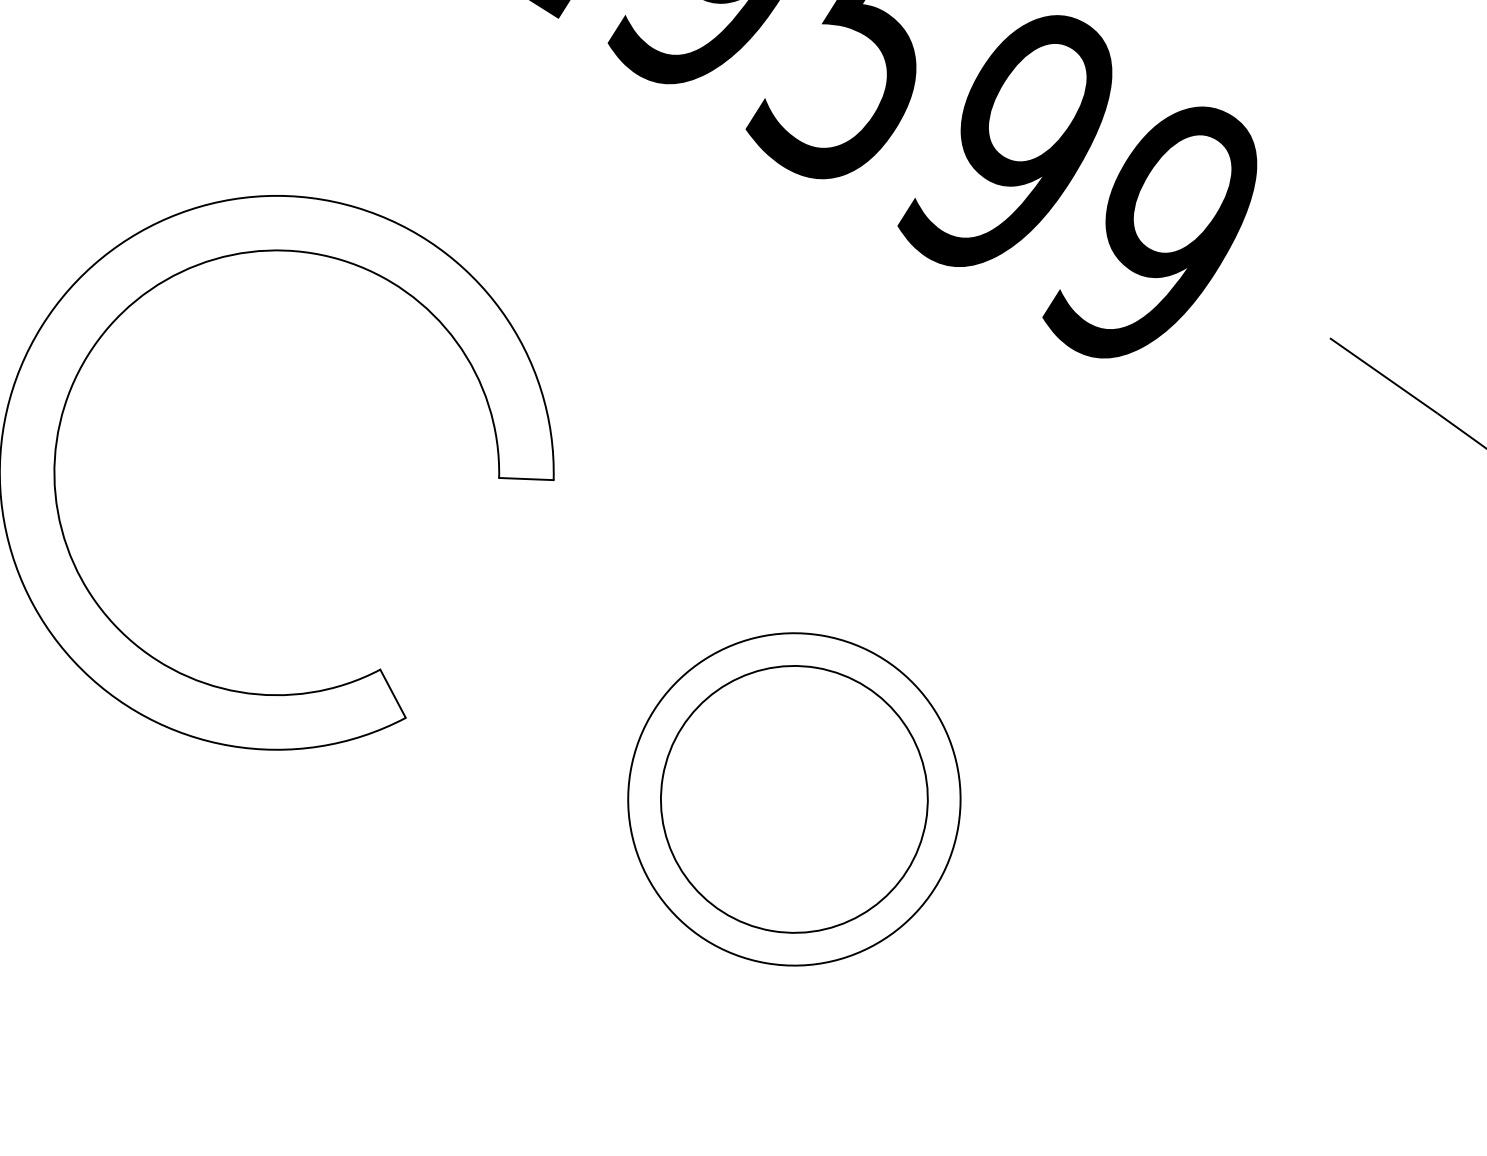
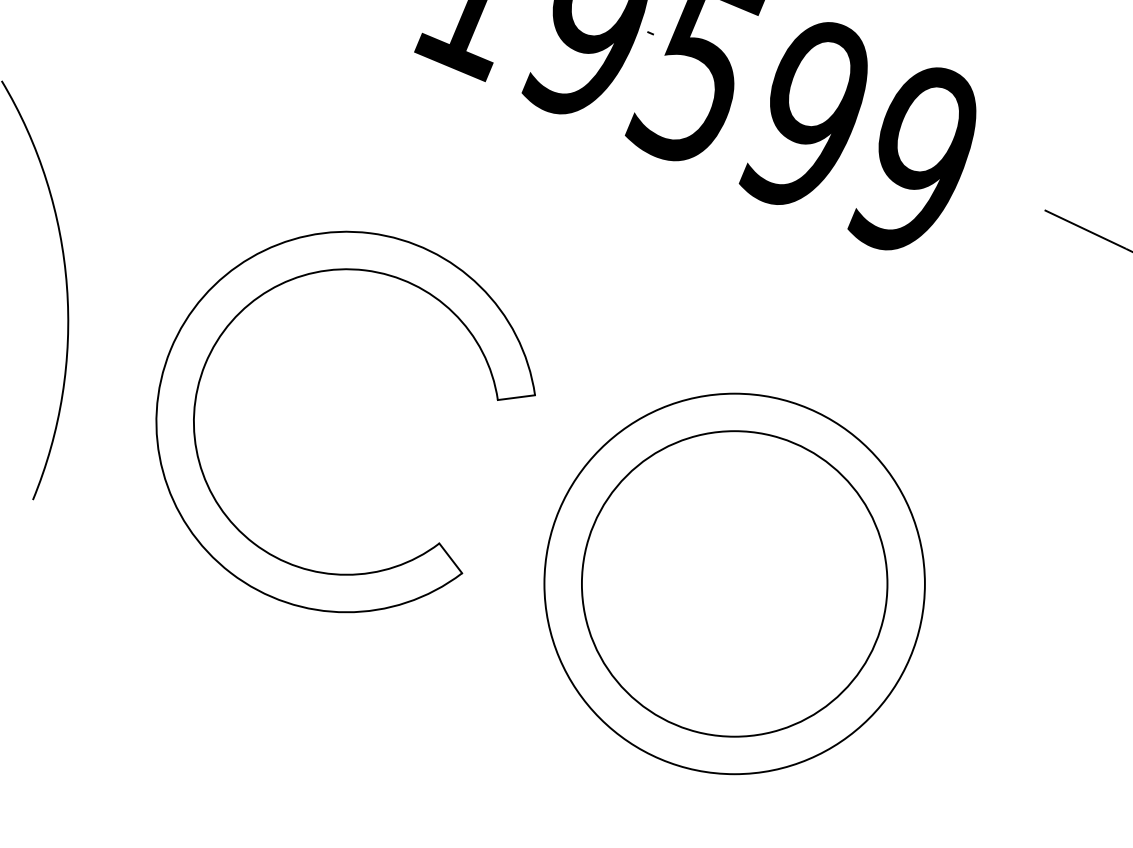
circle: (794, 798) -> (734, 583), size x1.67
circle: (794, 798) -> (734, 583), size x1.67

